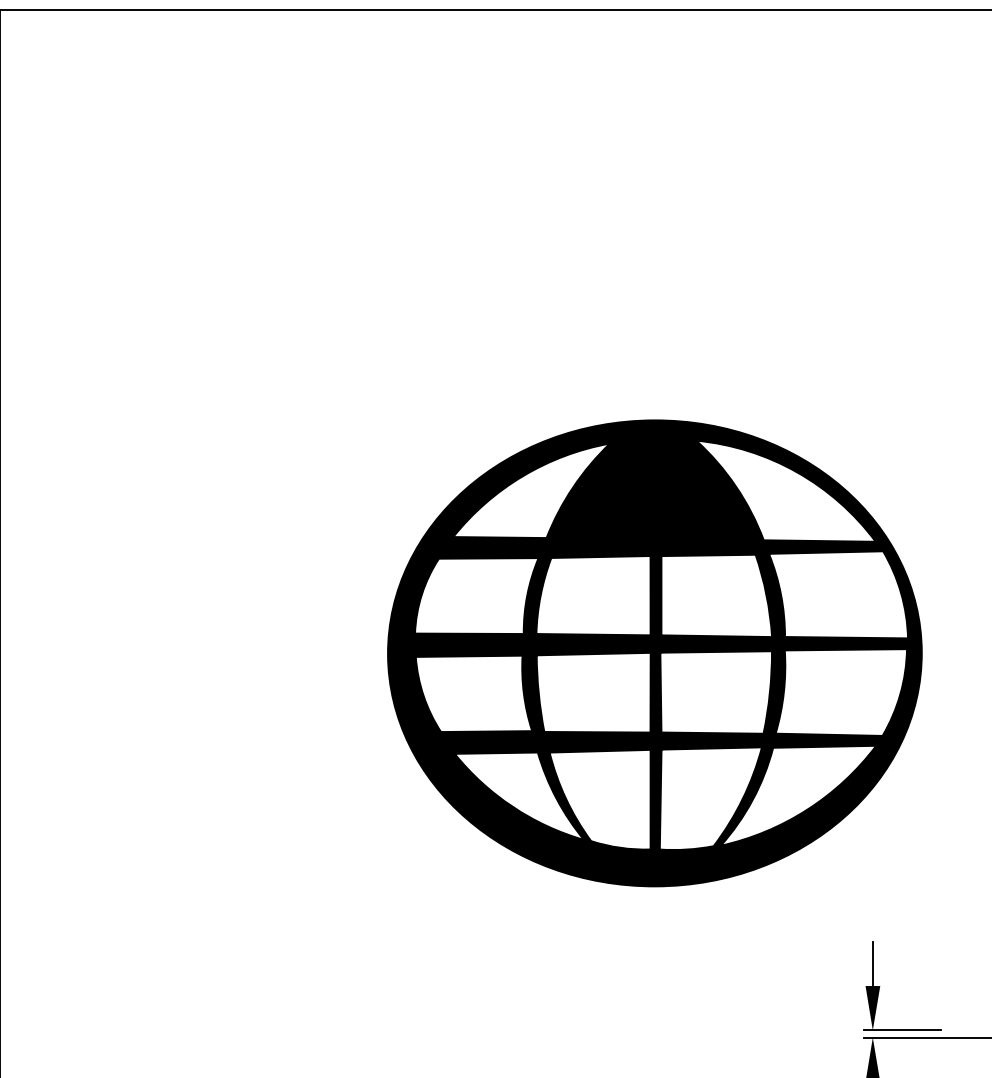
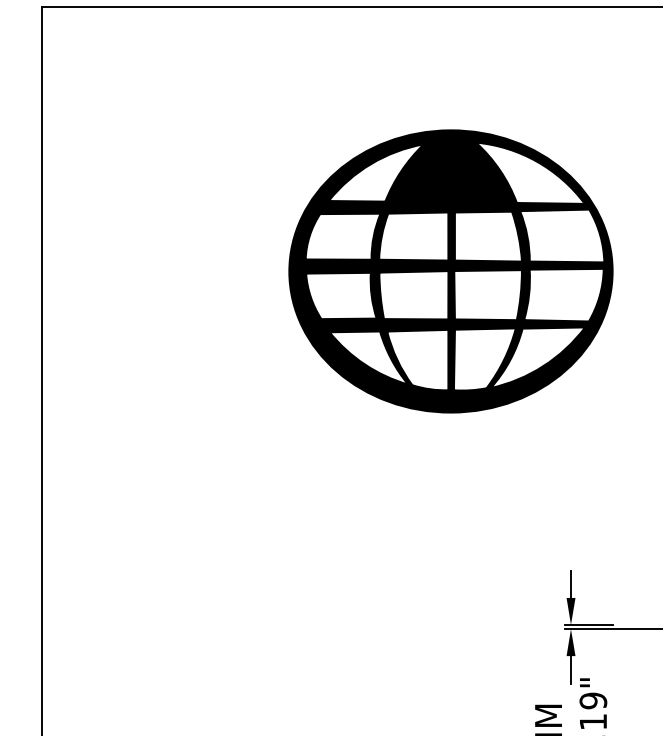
part: (654, 653) -> (450, 271), moved

